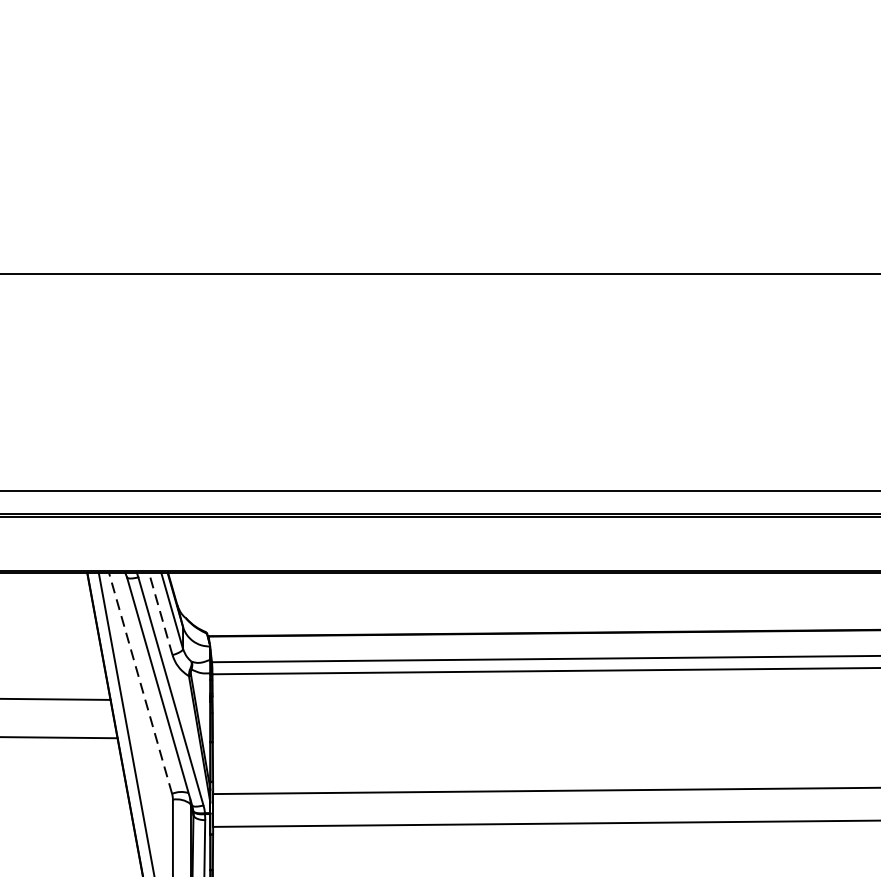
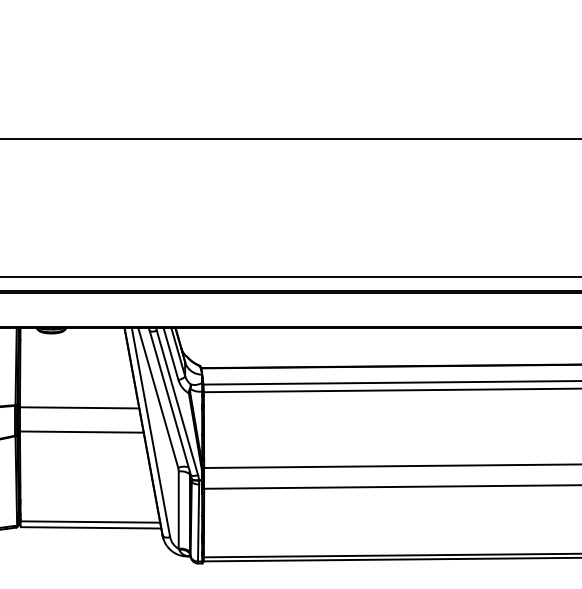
line: (159, 613) -> (170, 353), dashed -> solid
line: (140, 684) -> (158, 398), dashed -> solid

